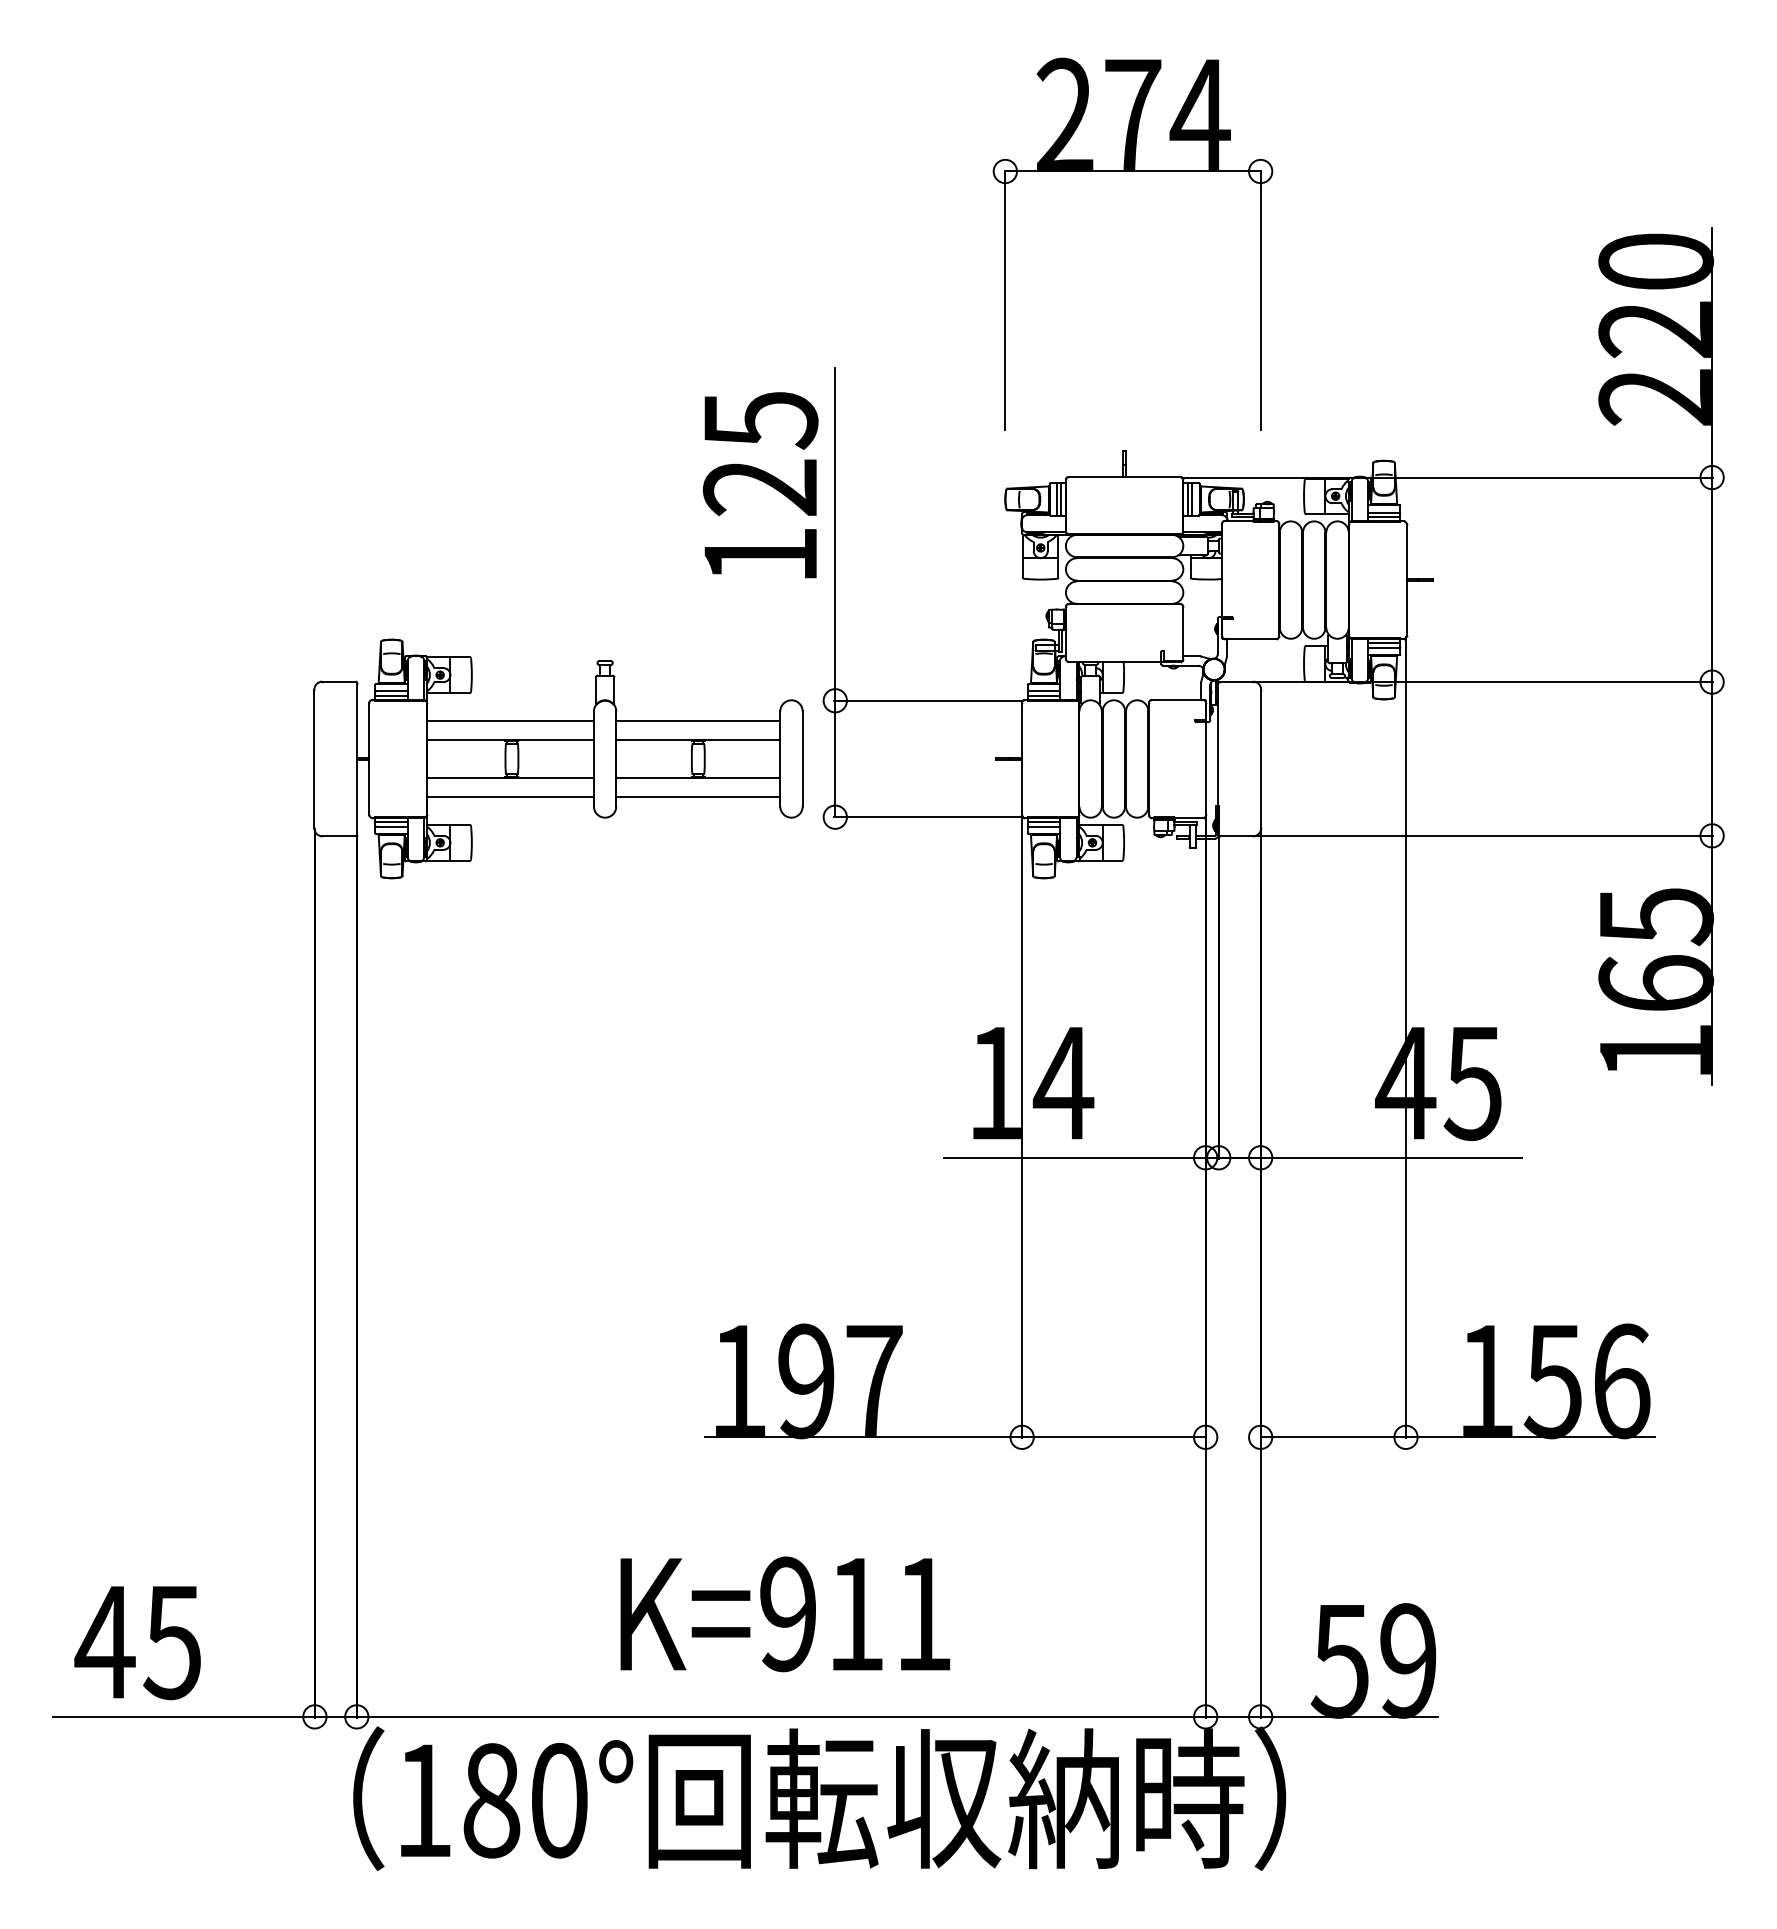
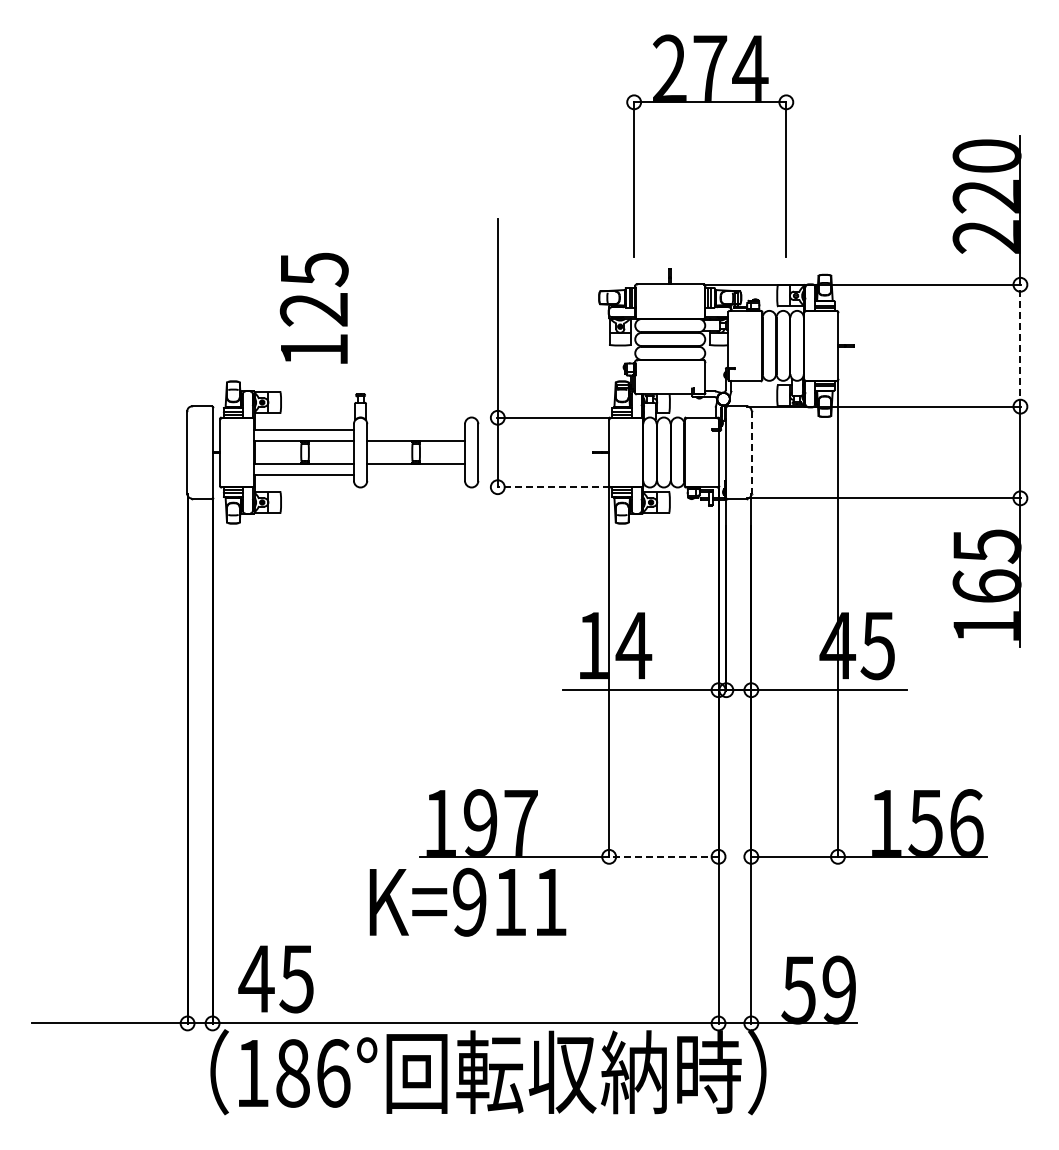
part: (1133, 171) -> (710, 102), moved
text: (759, 485) -> (313, 308), moved
line: (1712, 579) -> (1020, 345), solid -> dashed
line: (698, 722) -> (416, 430), removed
line: (1260, 760) -> (751, 453), solid -> dashed
line: (698, 797) -> (416, 475), removed
line: (927, 817) -> (552, 487), solid -> dashed
line: (1113, 1436) -> (663, 856), solid -> dashed
text: (784, 1612) -> (467, 901), moved
text: (136, 1643) -> (275, 979), moved
text: (559, 1800) -> (333, 1073), 180° -> 186°

